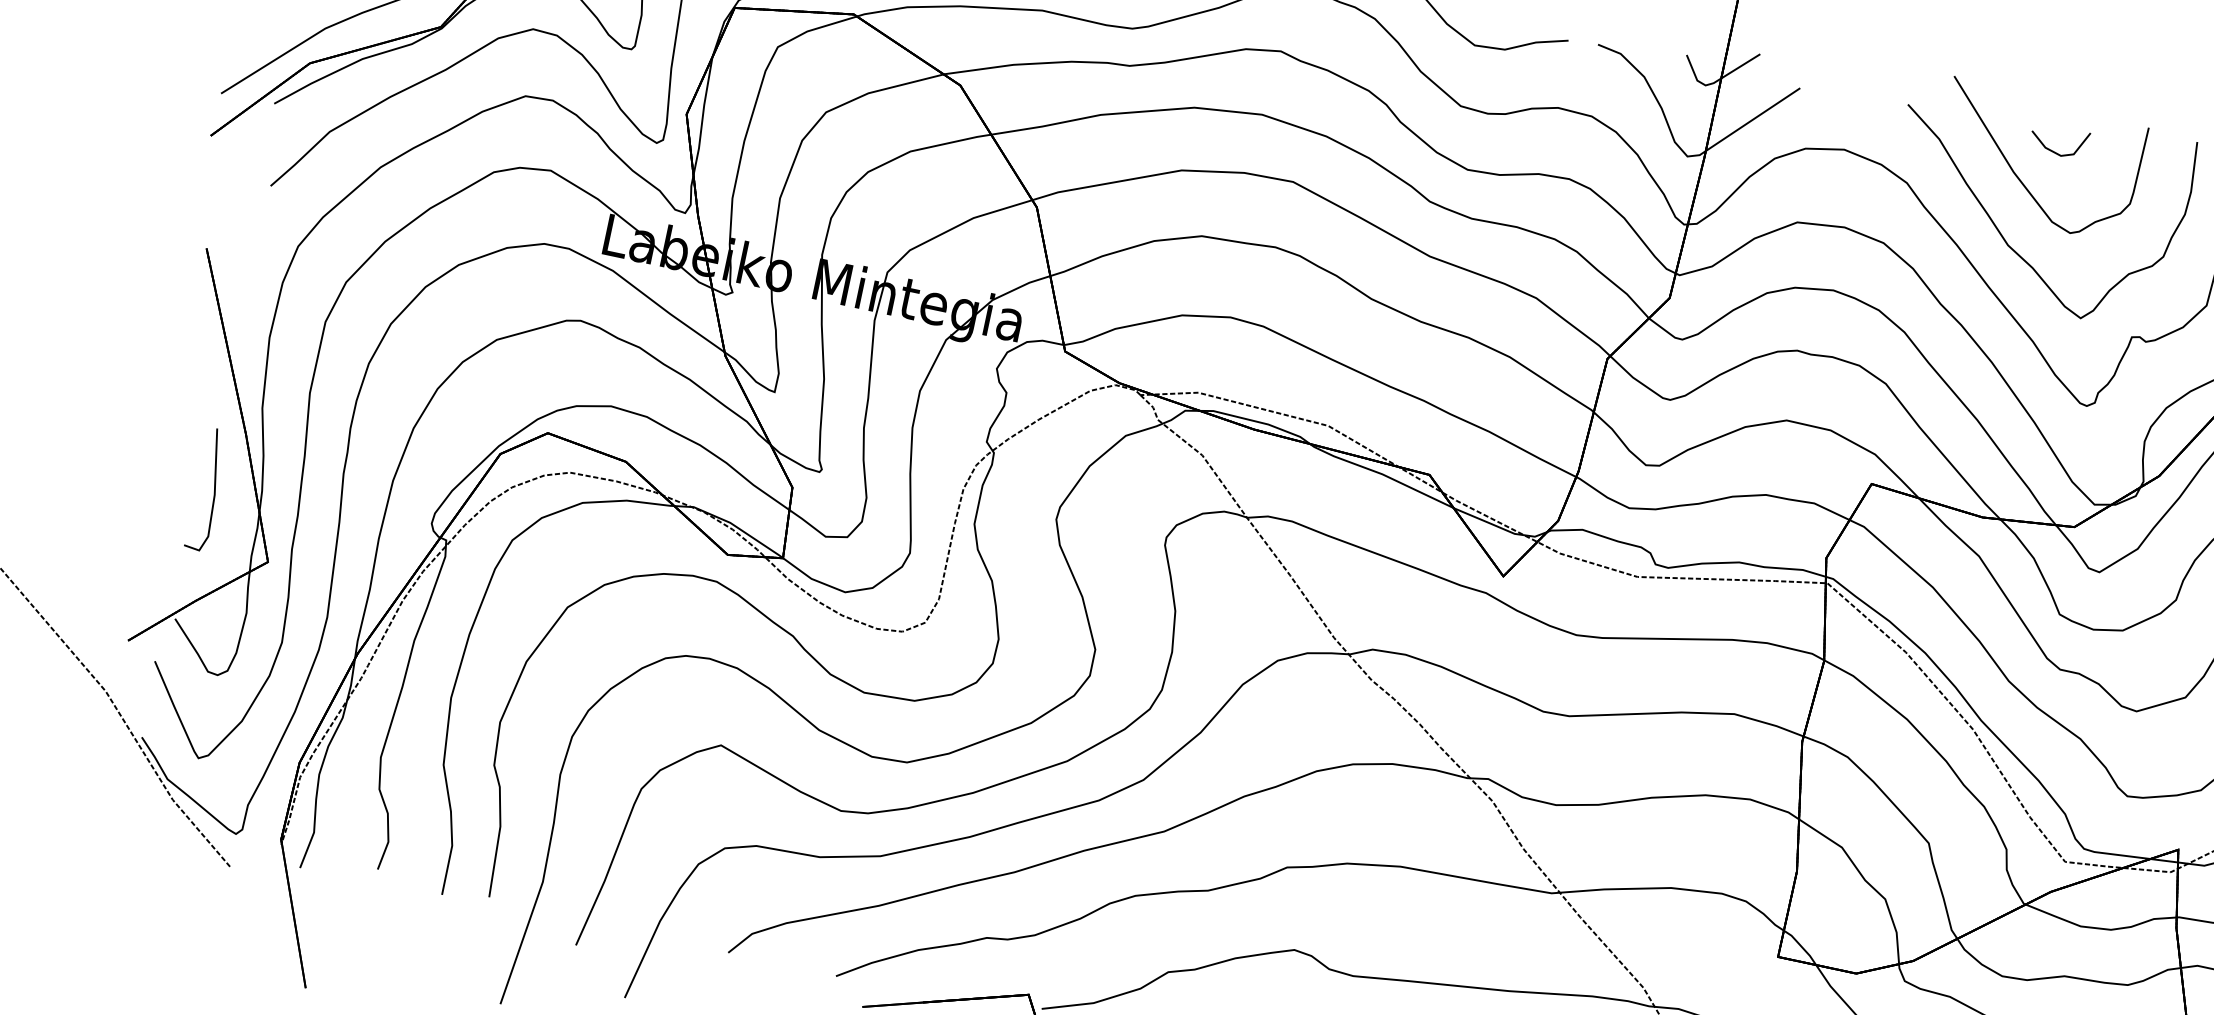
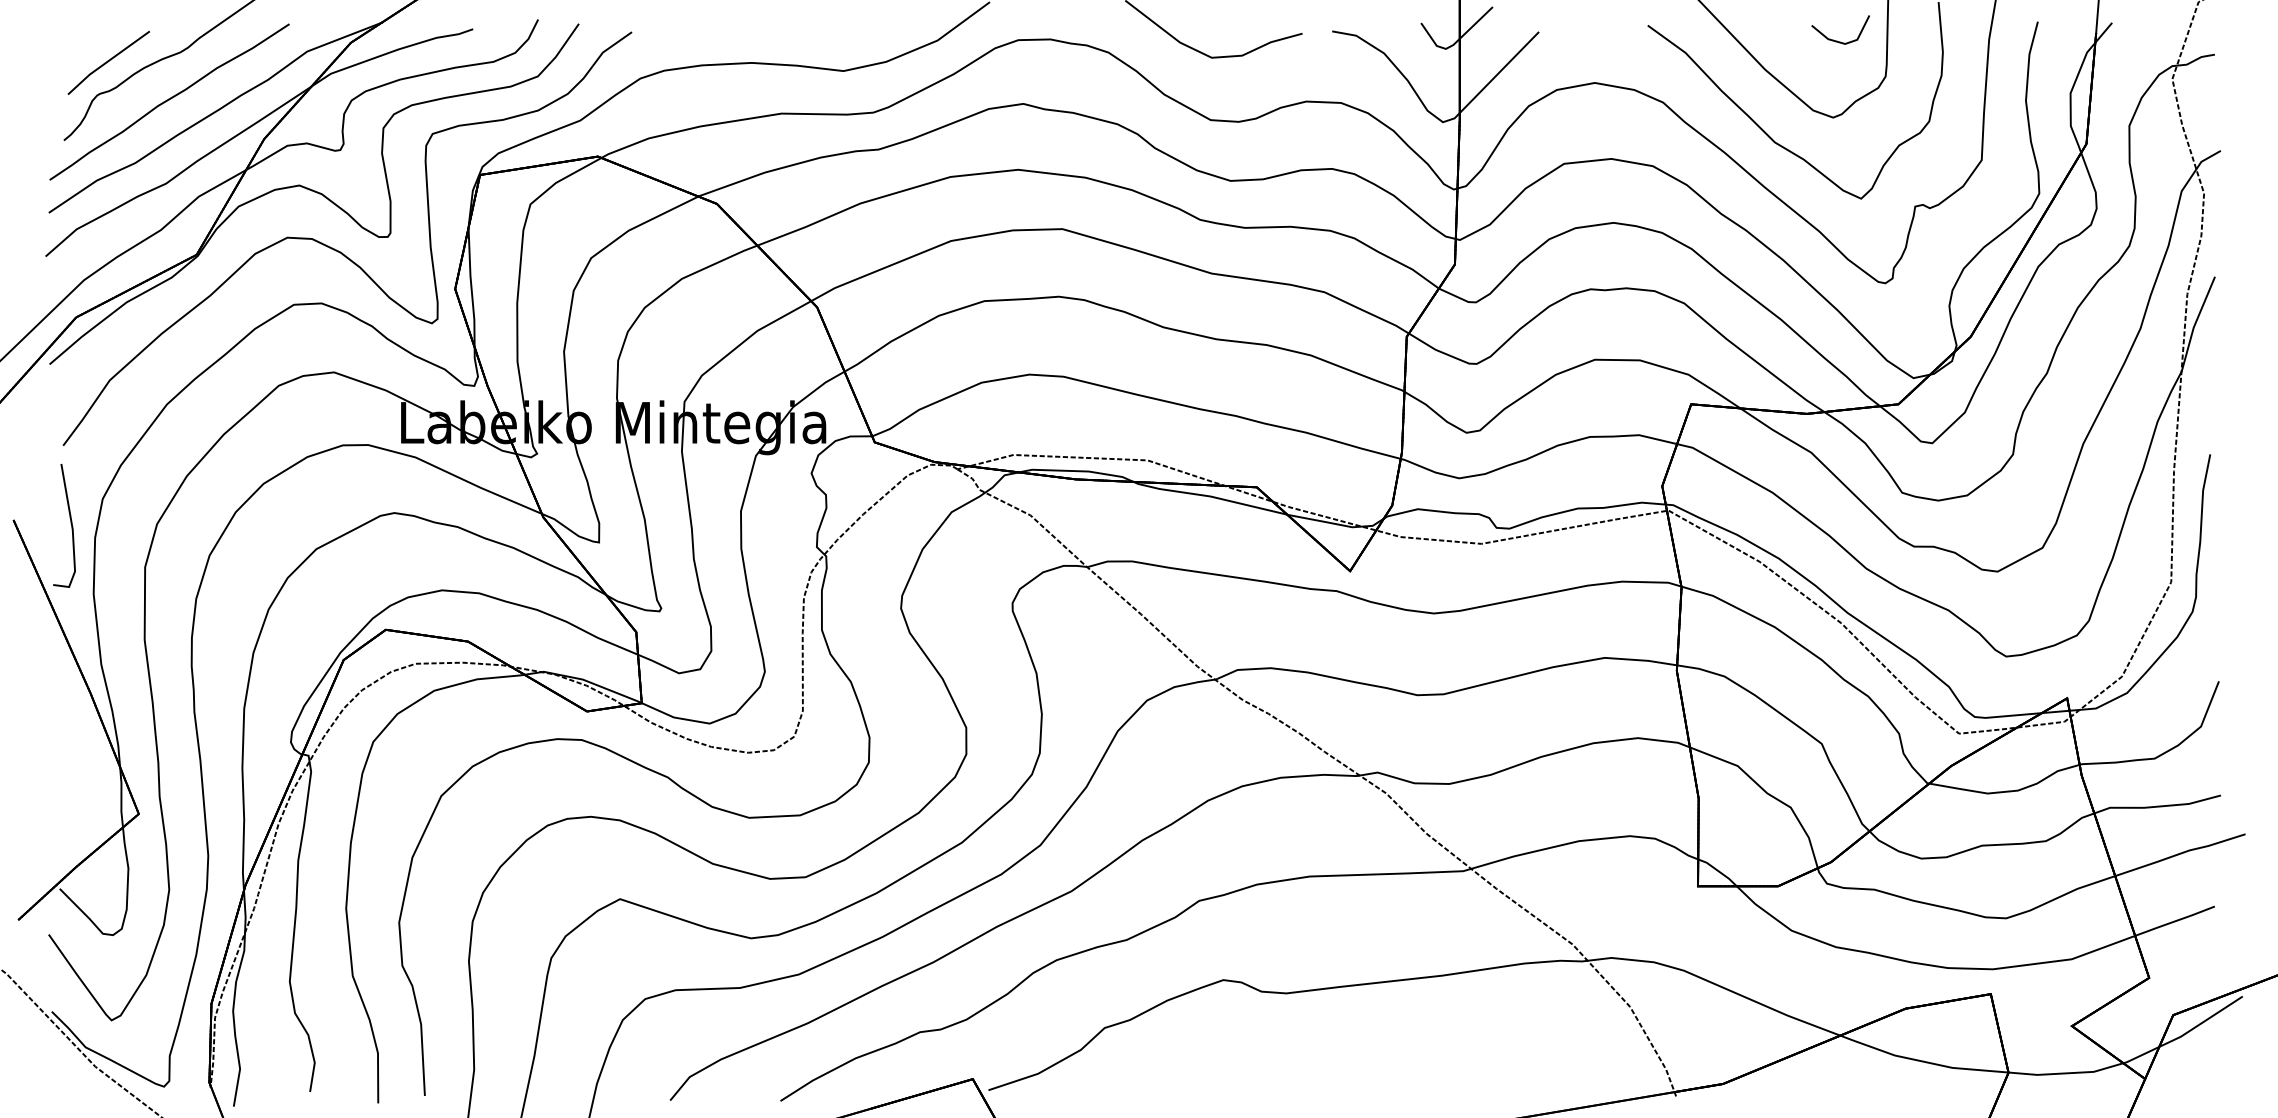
line: (2054, 150) -> (1837, 40), moved
line: (213, 488) -> (70, 523), moved

